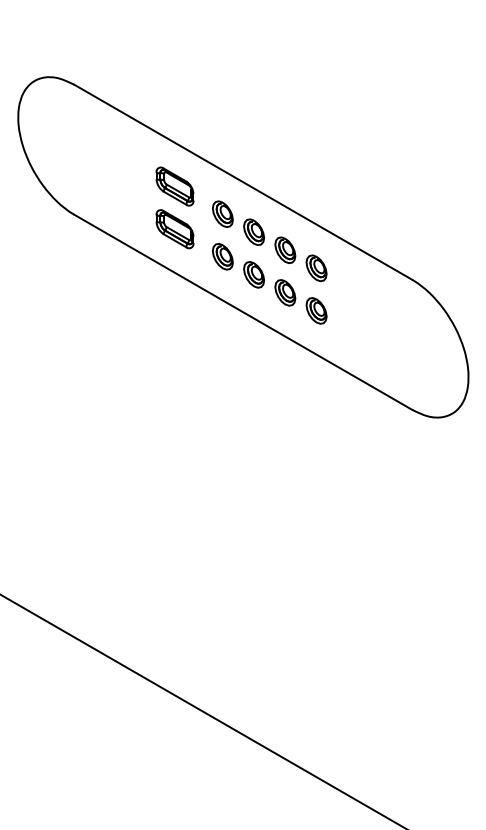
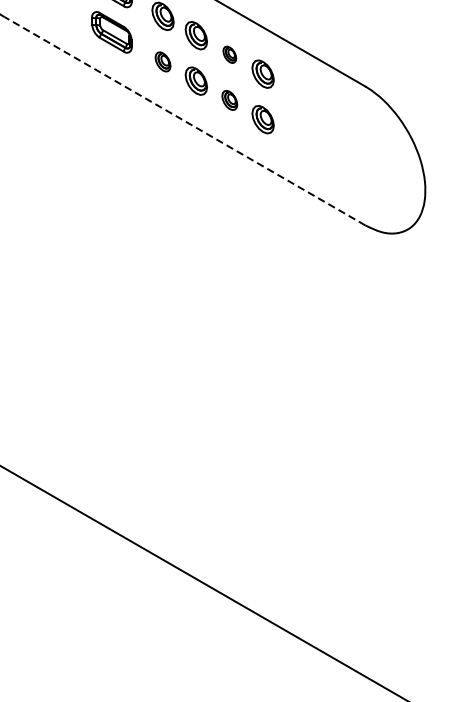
part: (285, 249) -> (229, 54), size x0.6
part: (222, 256) -> (162, 61), size x0.7
part: (285, 292) -> (229, 100), size x0.7
line: (243, 312) -> (185, 121), solid -> dashed

